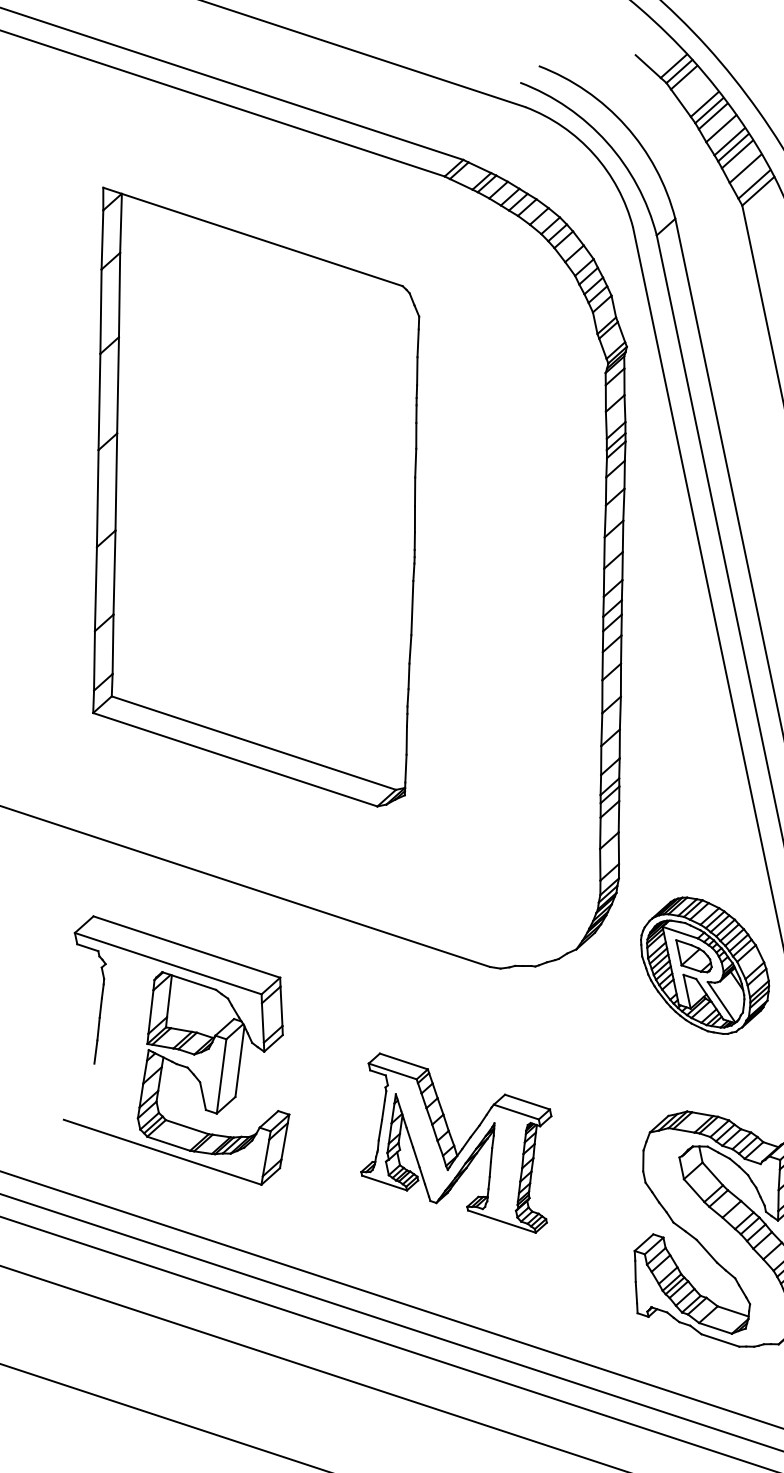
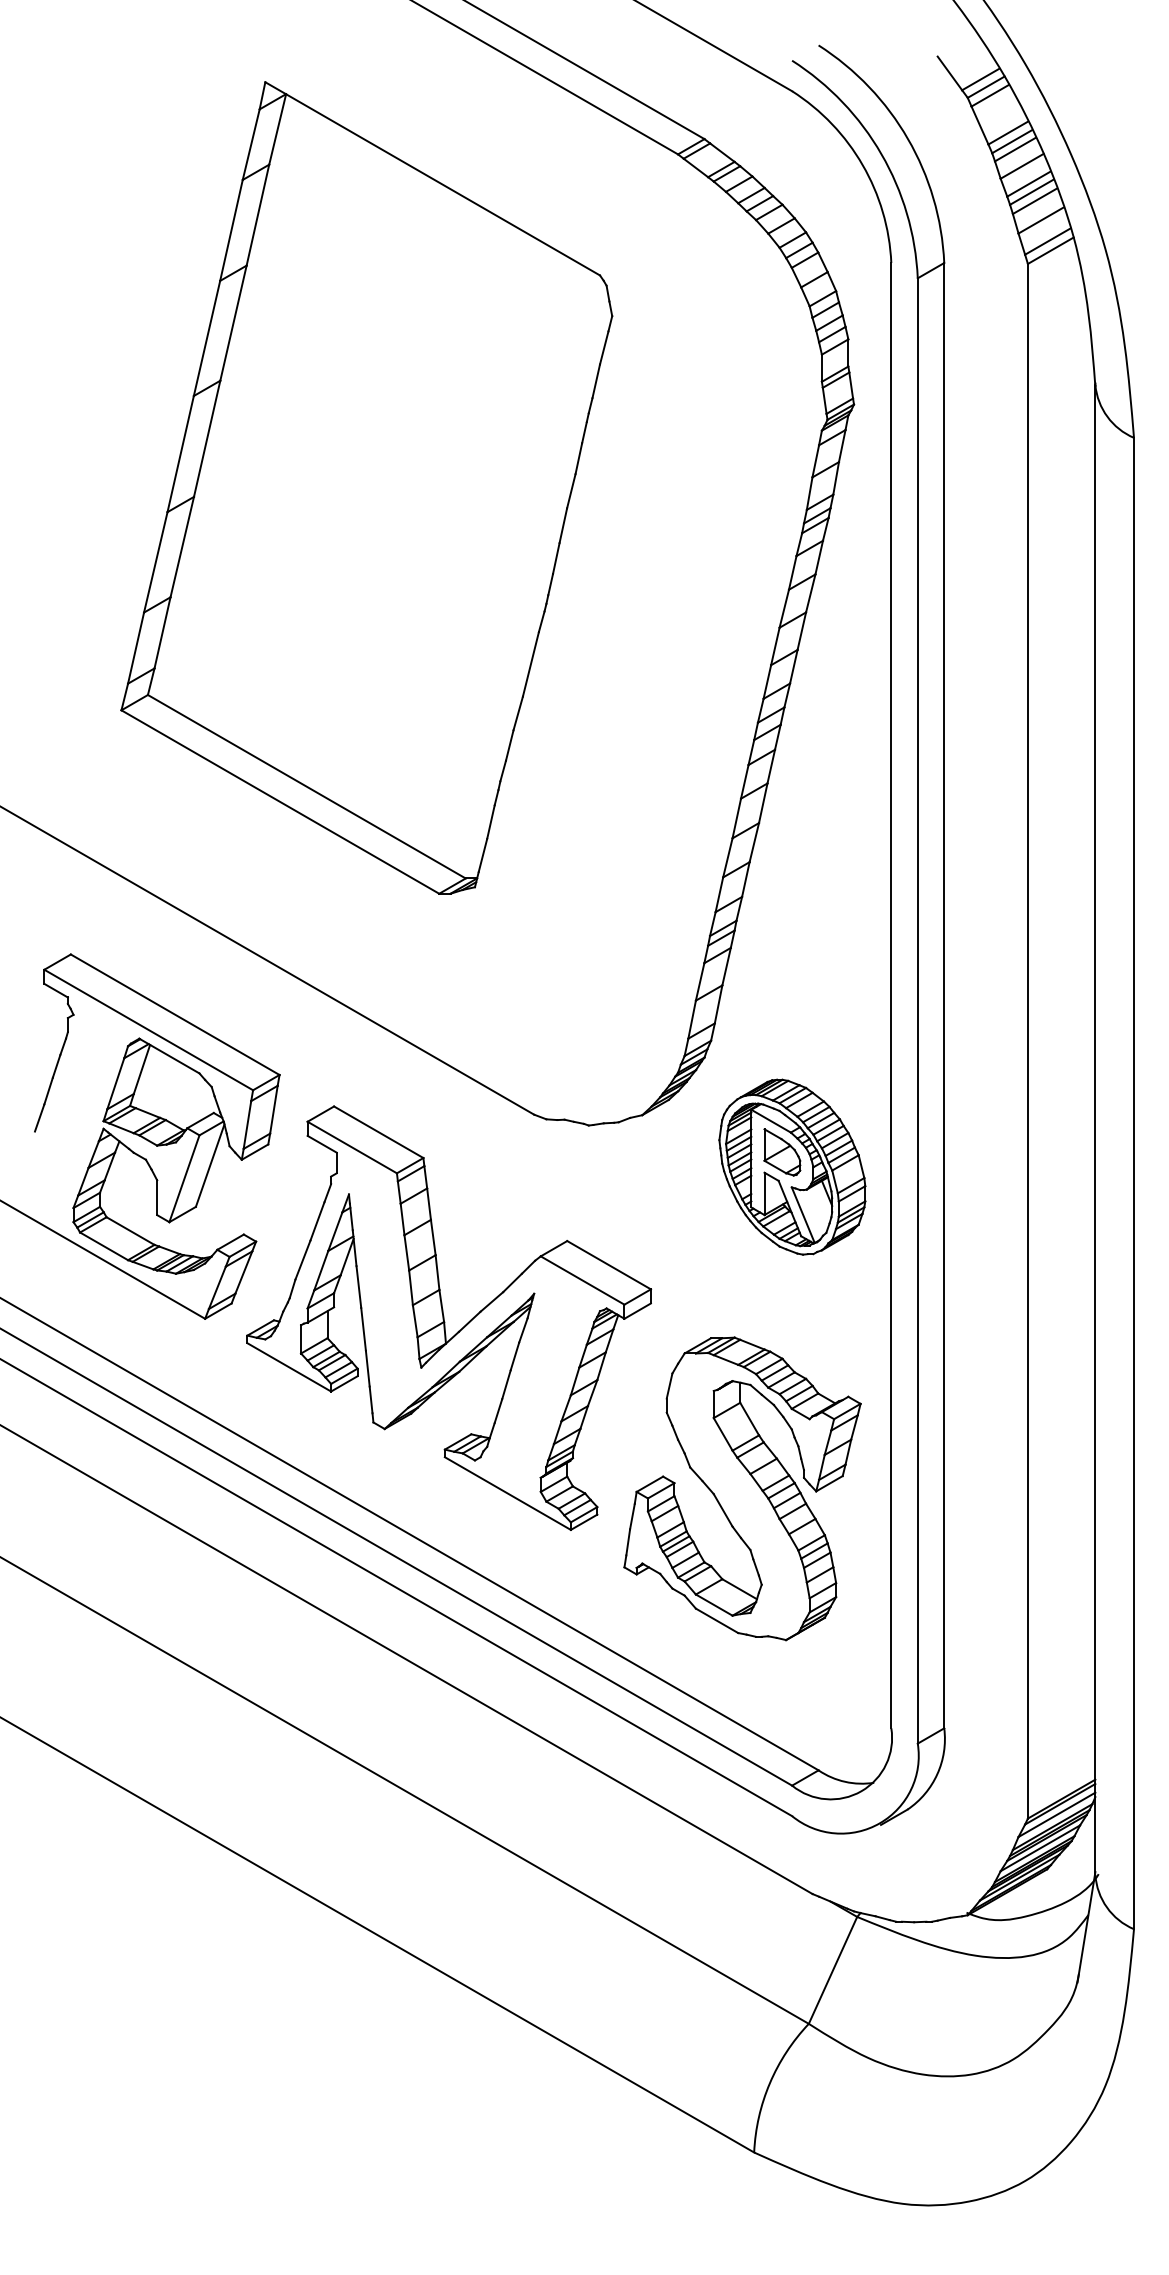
part: (456, 1142) -> (449, 1317), size x1.67

